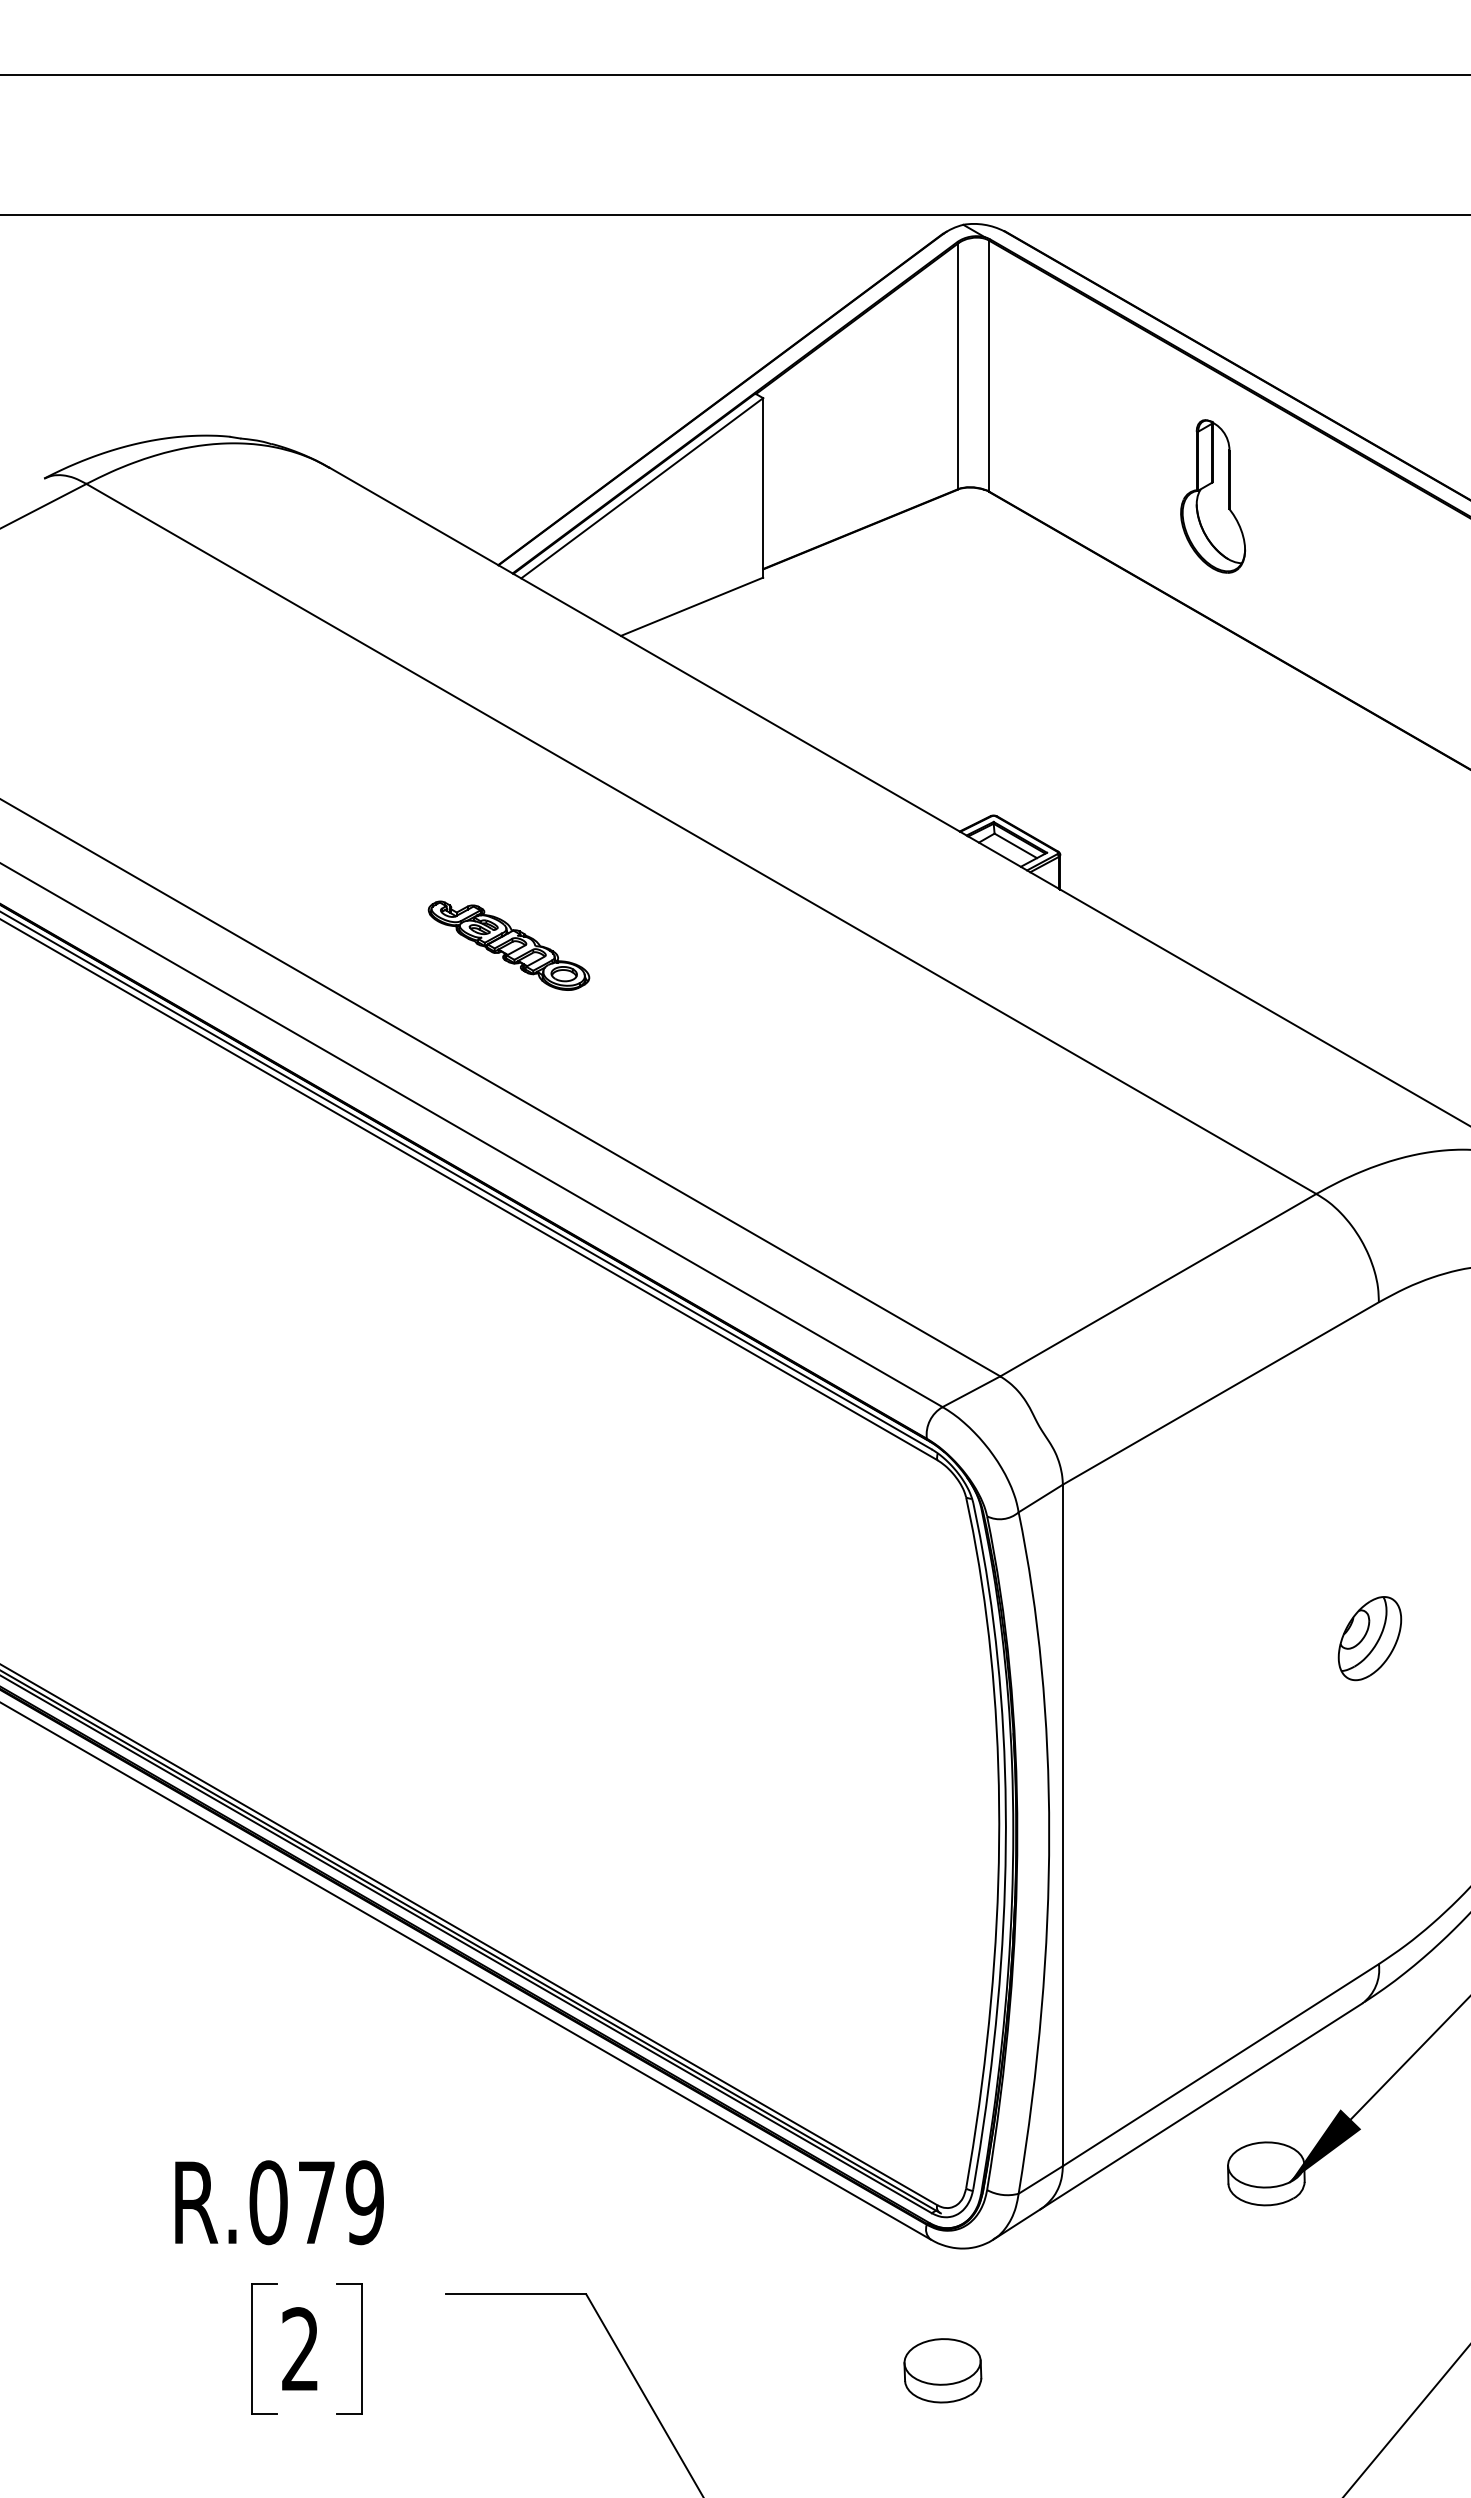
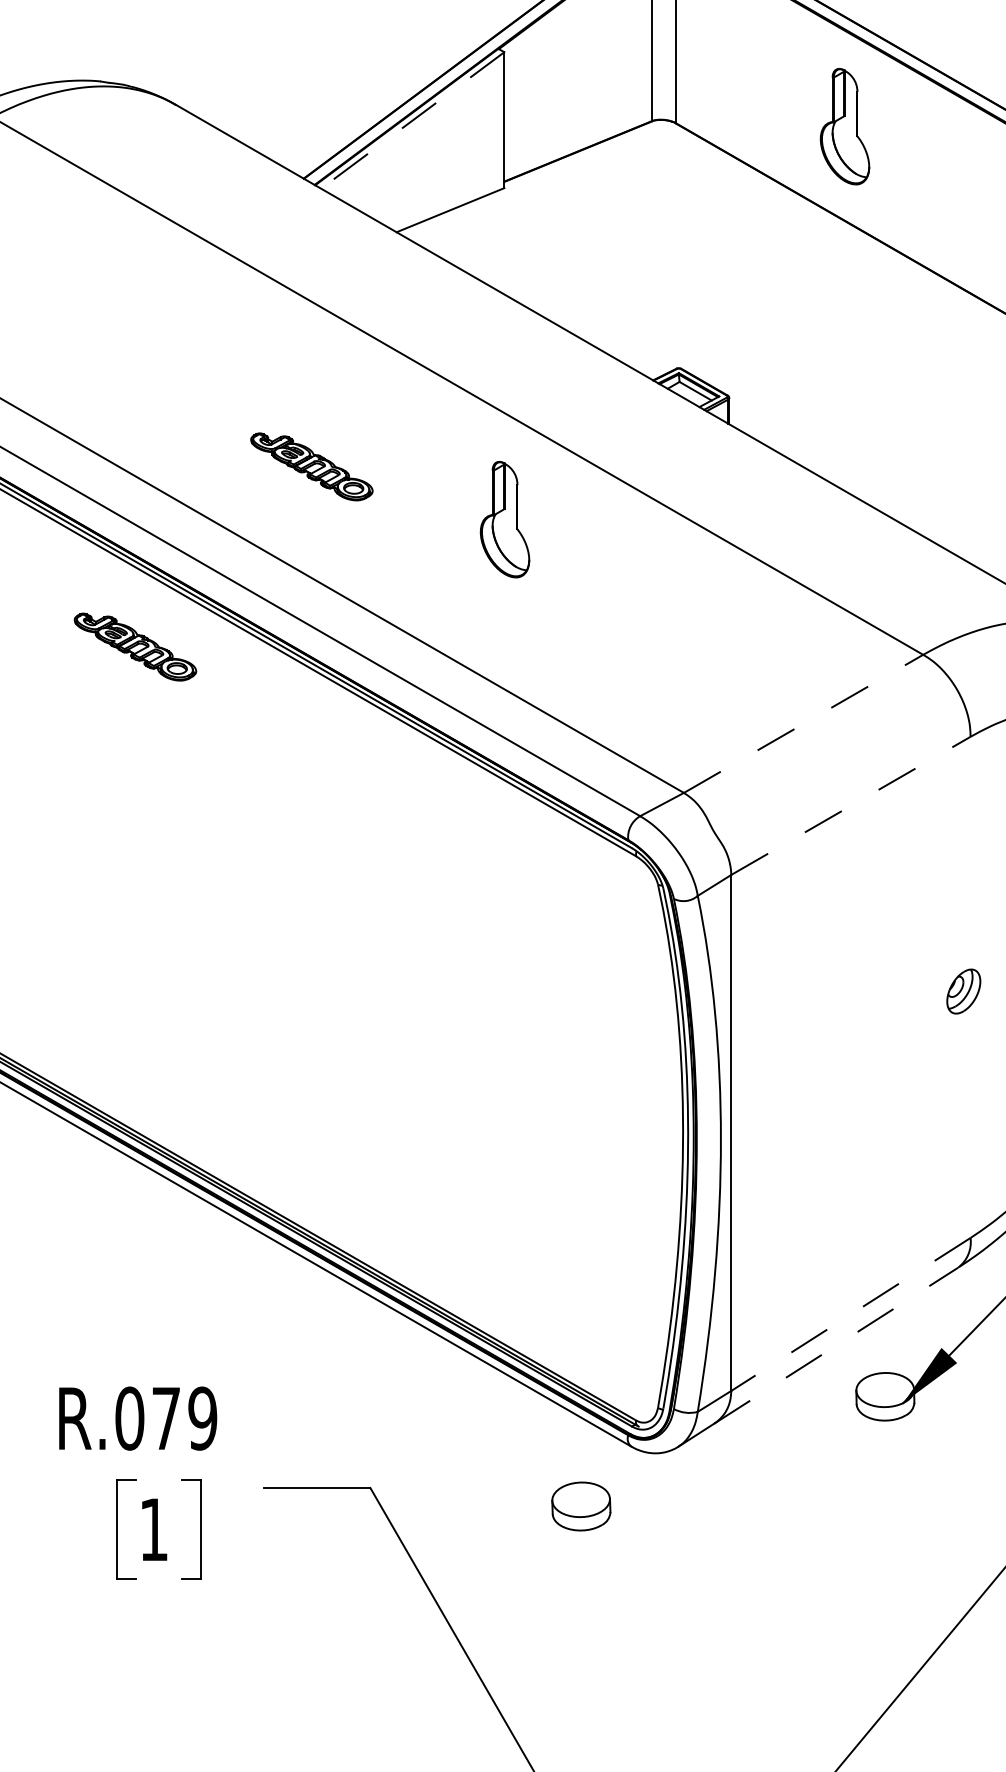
line: (642, 488) -> (412, 120), solid -> dashed
part: (764, 1015) -> (505, 519), added
part: (275, 1183) -> (135, 646), added
line: (1158, 1284) -> (803, 723), solid -> dashed
line: (1221, 1393) -> (851, 805), solid -> dashed
part: (1369, 1638) -> (963, 991), size x0.7
line: (1220, 2065) -> (850, 1314), solid -> dashed
line: (1201, 2106) -> (836, 1345), solid -> dashed
text: (299, 2348) -> (153, 1529), 2 -> 1
part: (942, 2370) -> (581, 1506), moved

